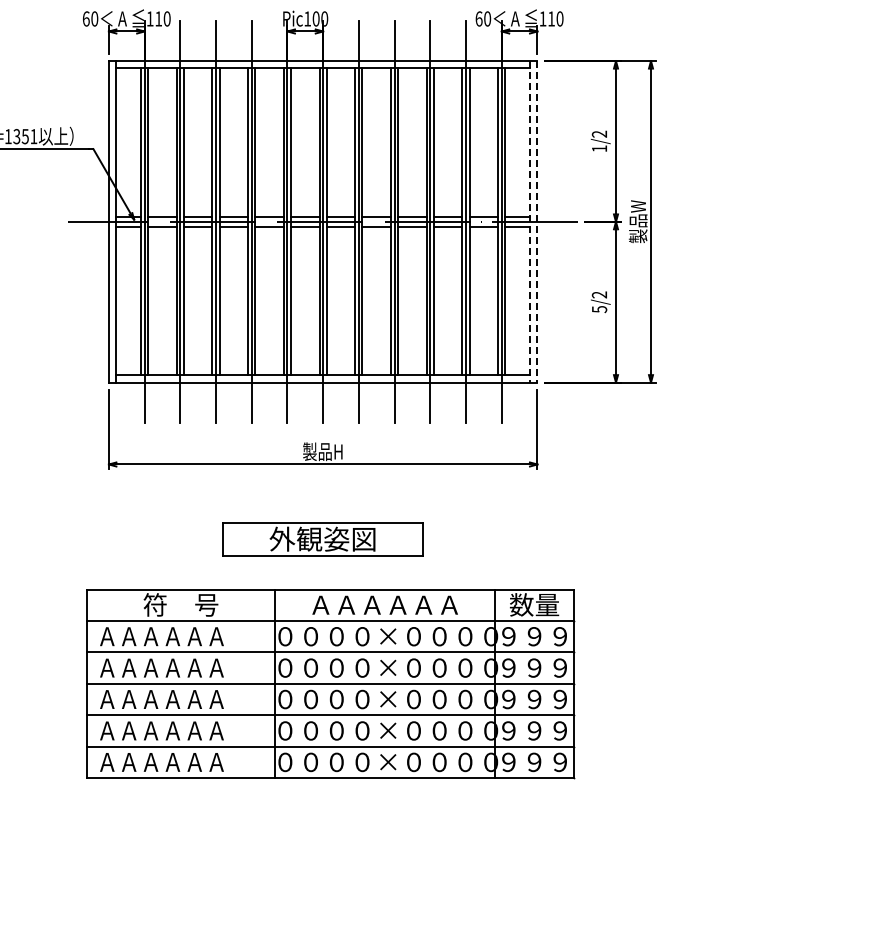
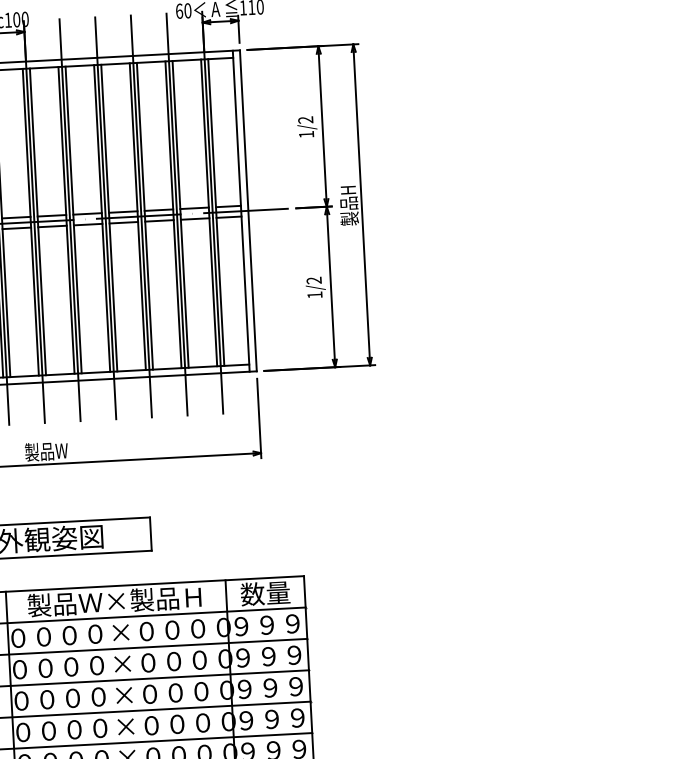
line: (530, 221) -> (241, 210), dashed -> solid
line: (537, 221) -> (248, 210), dashed -> solid
text: (637, 221) -> (348, 205), 製品W -> 製品H
text: (599, 309) -> (314, 295), 5/2 -> 1/2
text: (323, 451) -> (46, 451), 製品H -> 製品W
text: (383, 604) -> (114, 601), ＡＡＡＡＡＡ -> 製品Ｗ×製品Ｈ

